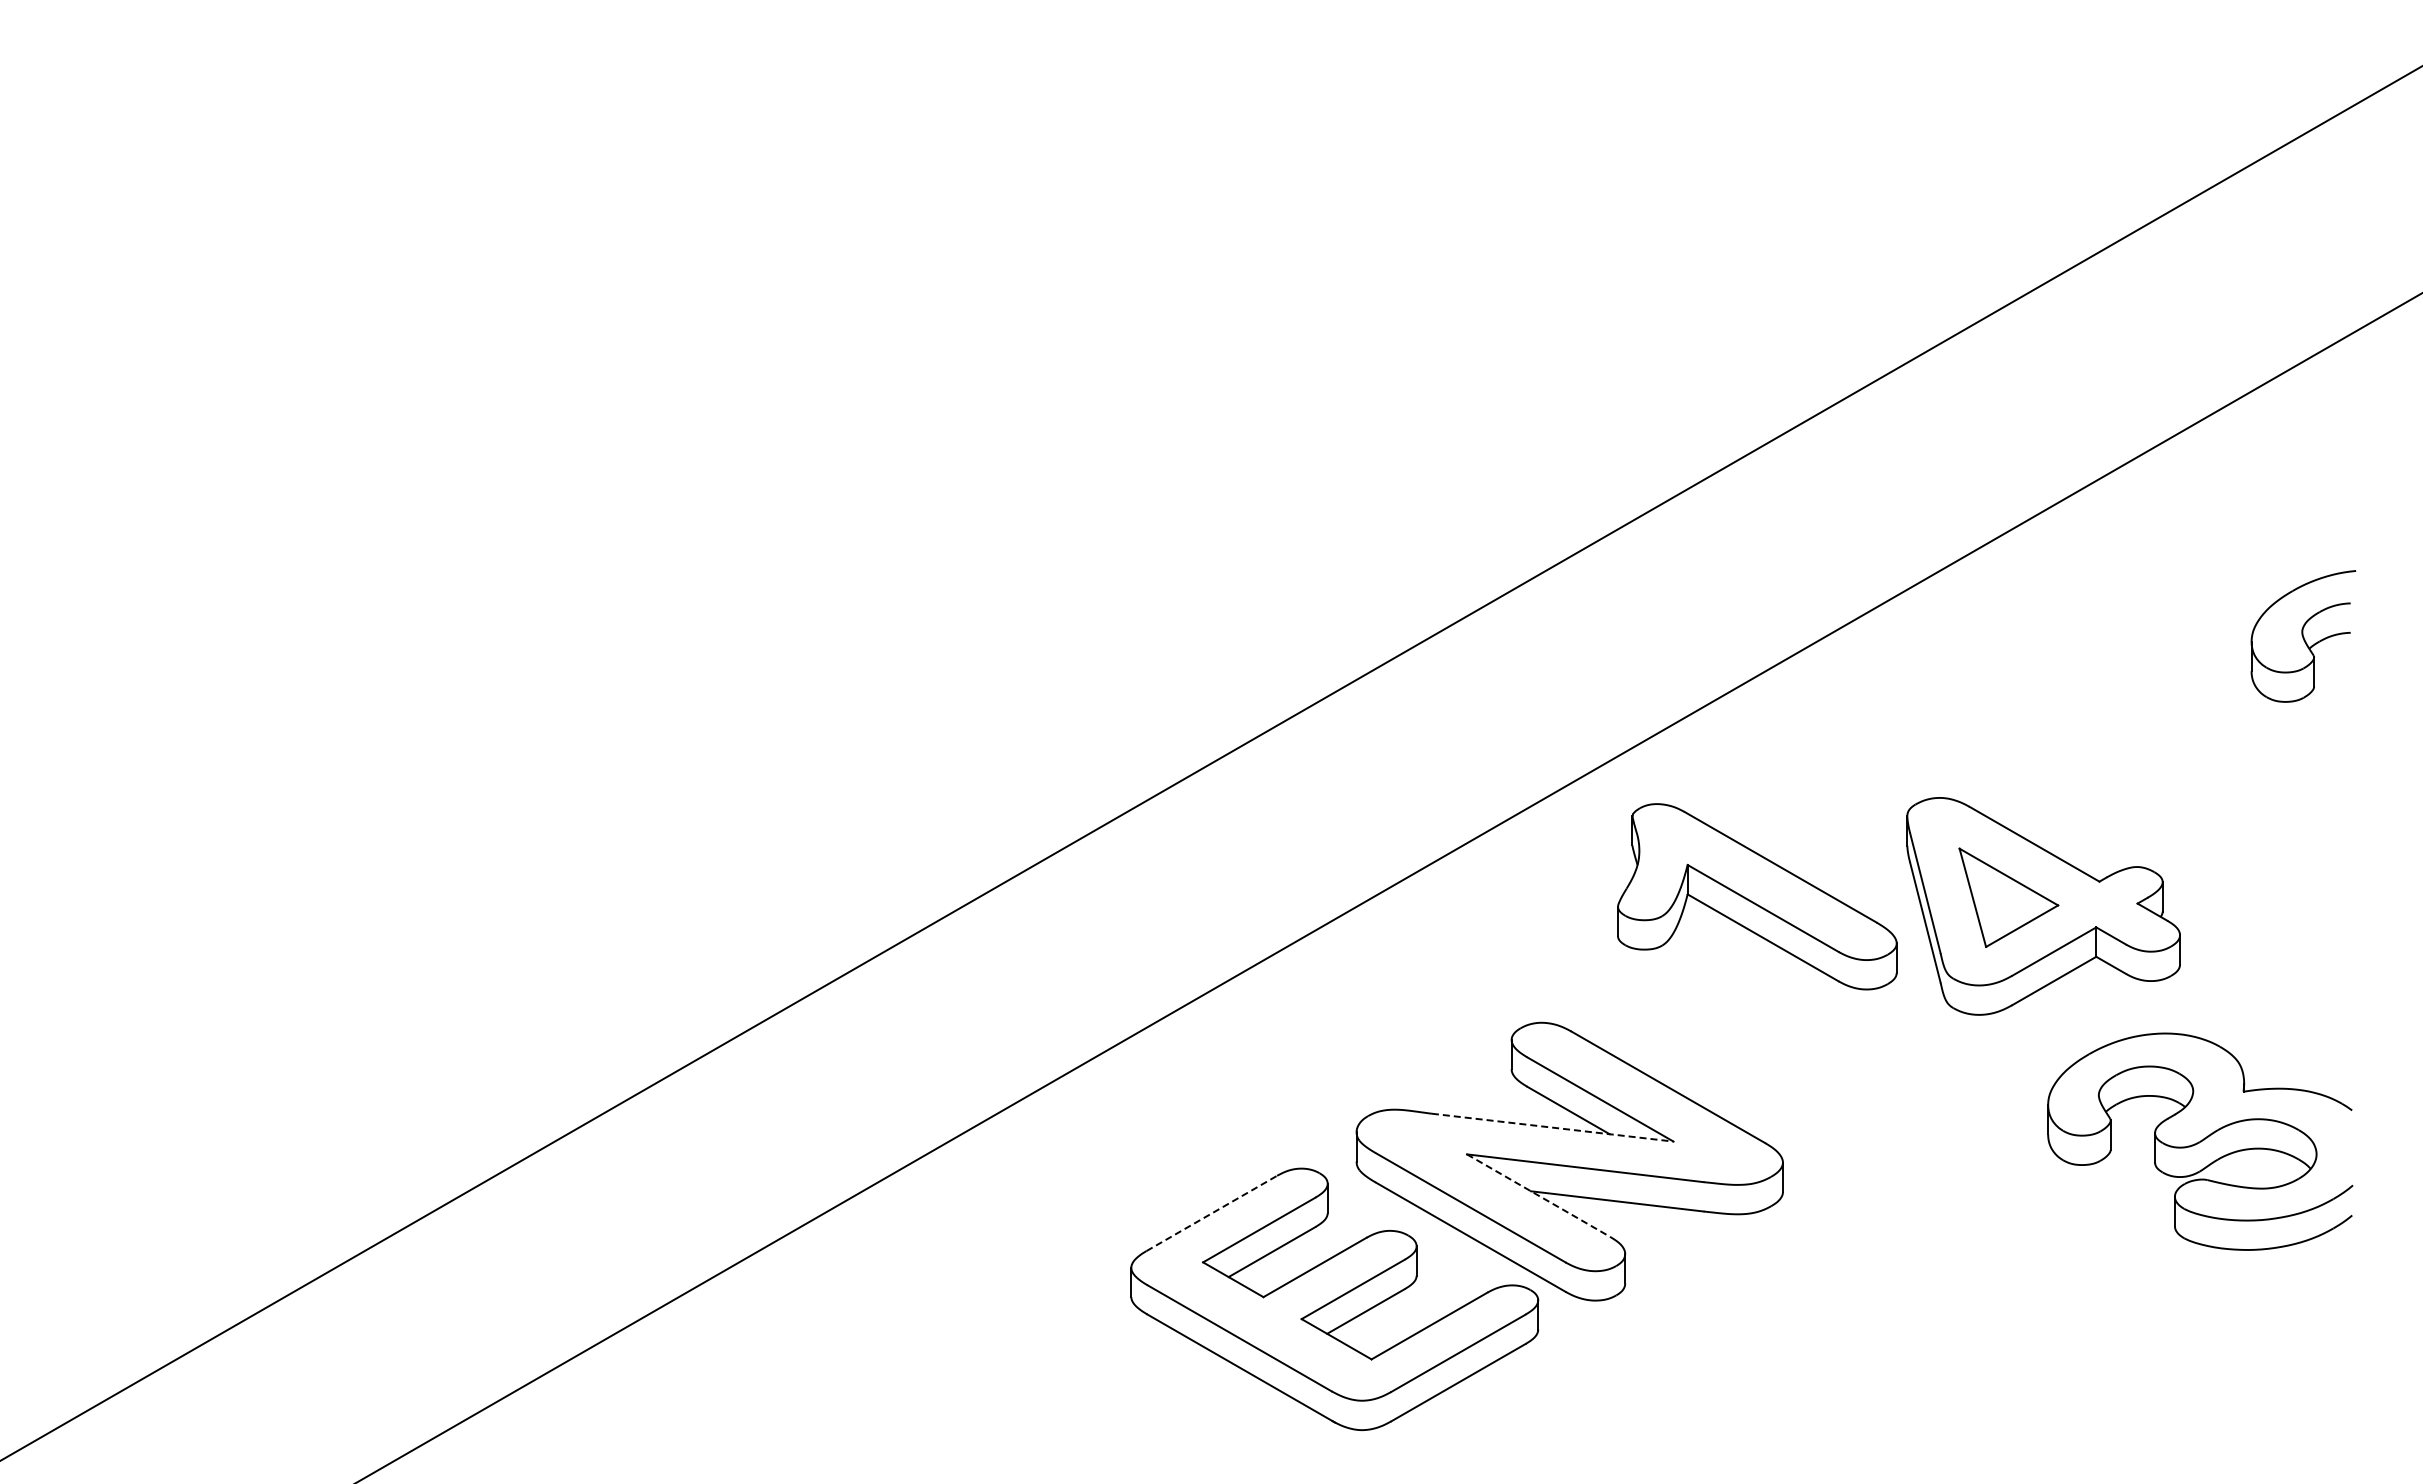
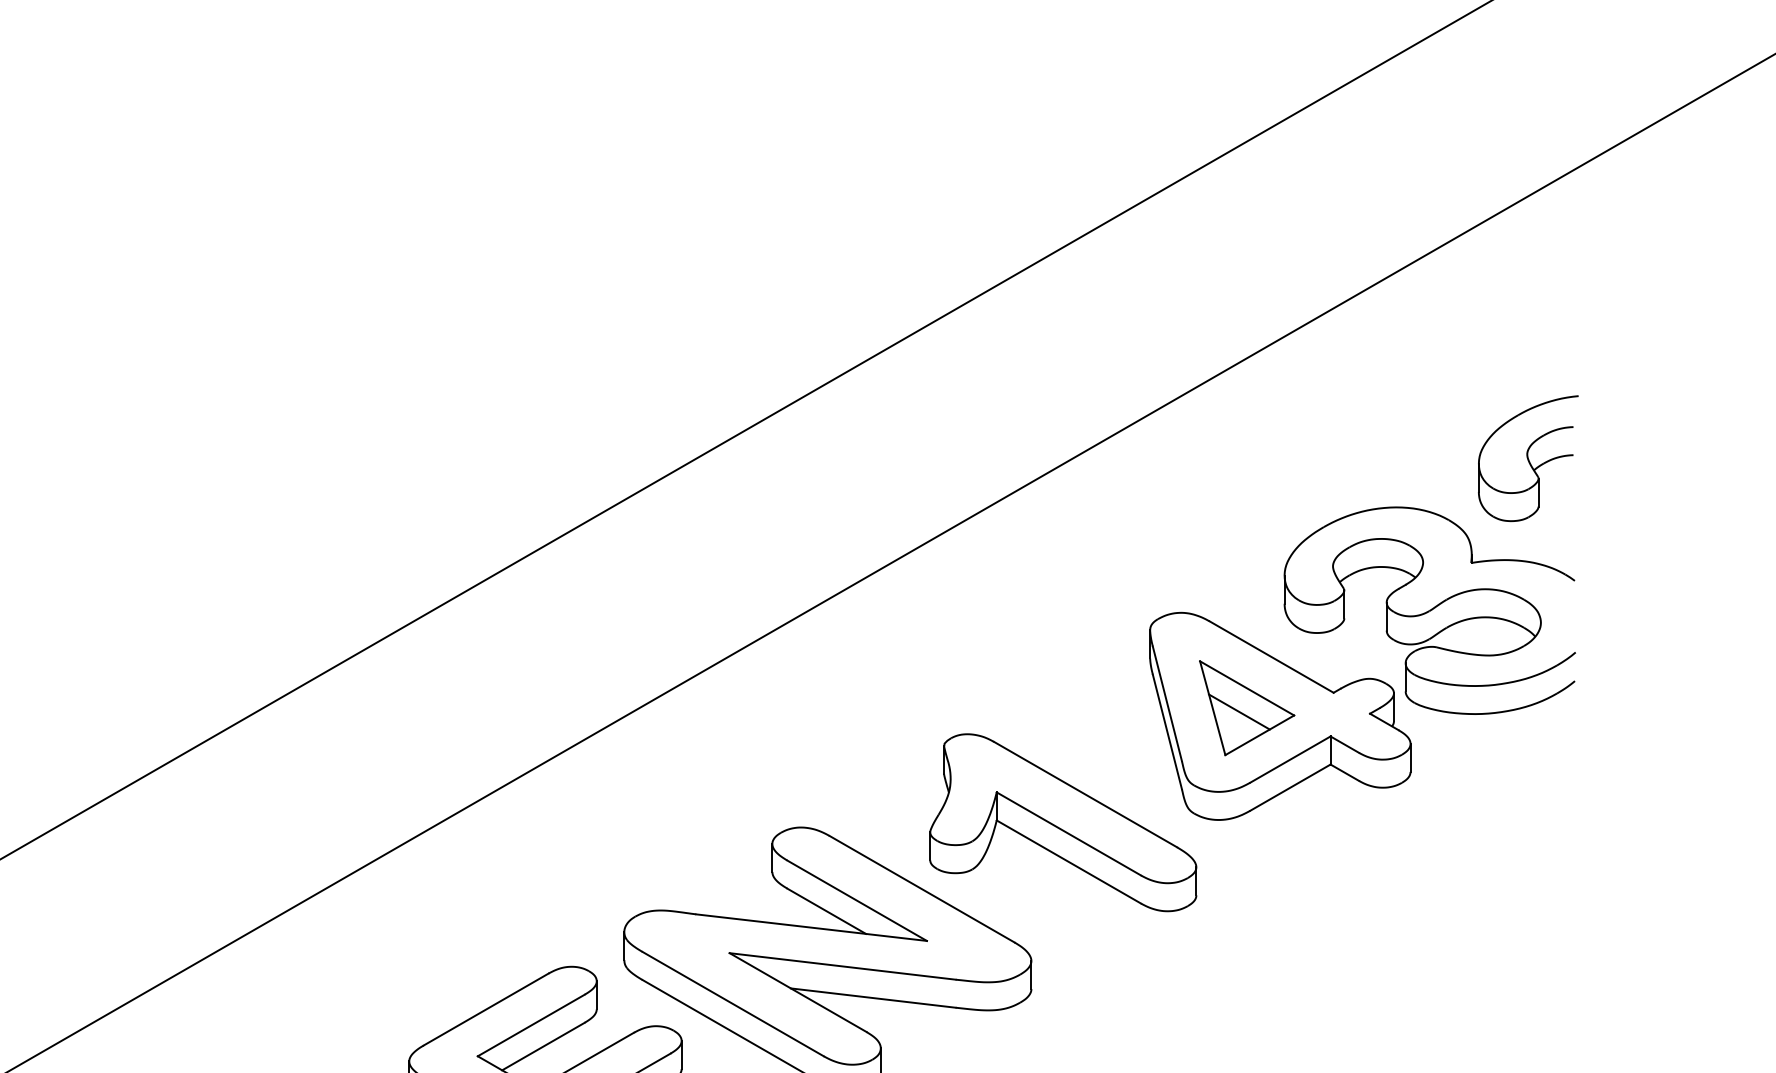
part: (1757, 896) -> (1063, 822), moved
line: (2000, 901) -> (1239, 711), added
line: (1552, 1127) -> (811, 927), dashed -> solid
part: (2200, 1141) -> (1430, 610), moved
line: (1538, 1195) -> (798, 992), dashed -> solid
line: (1212, 1213) -> (486, 1009), dashed -> solid

